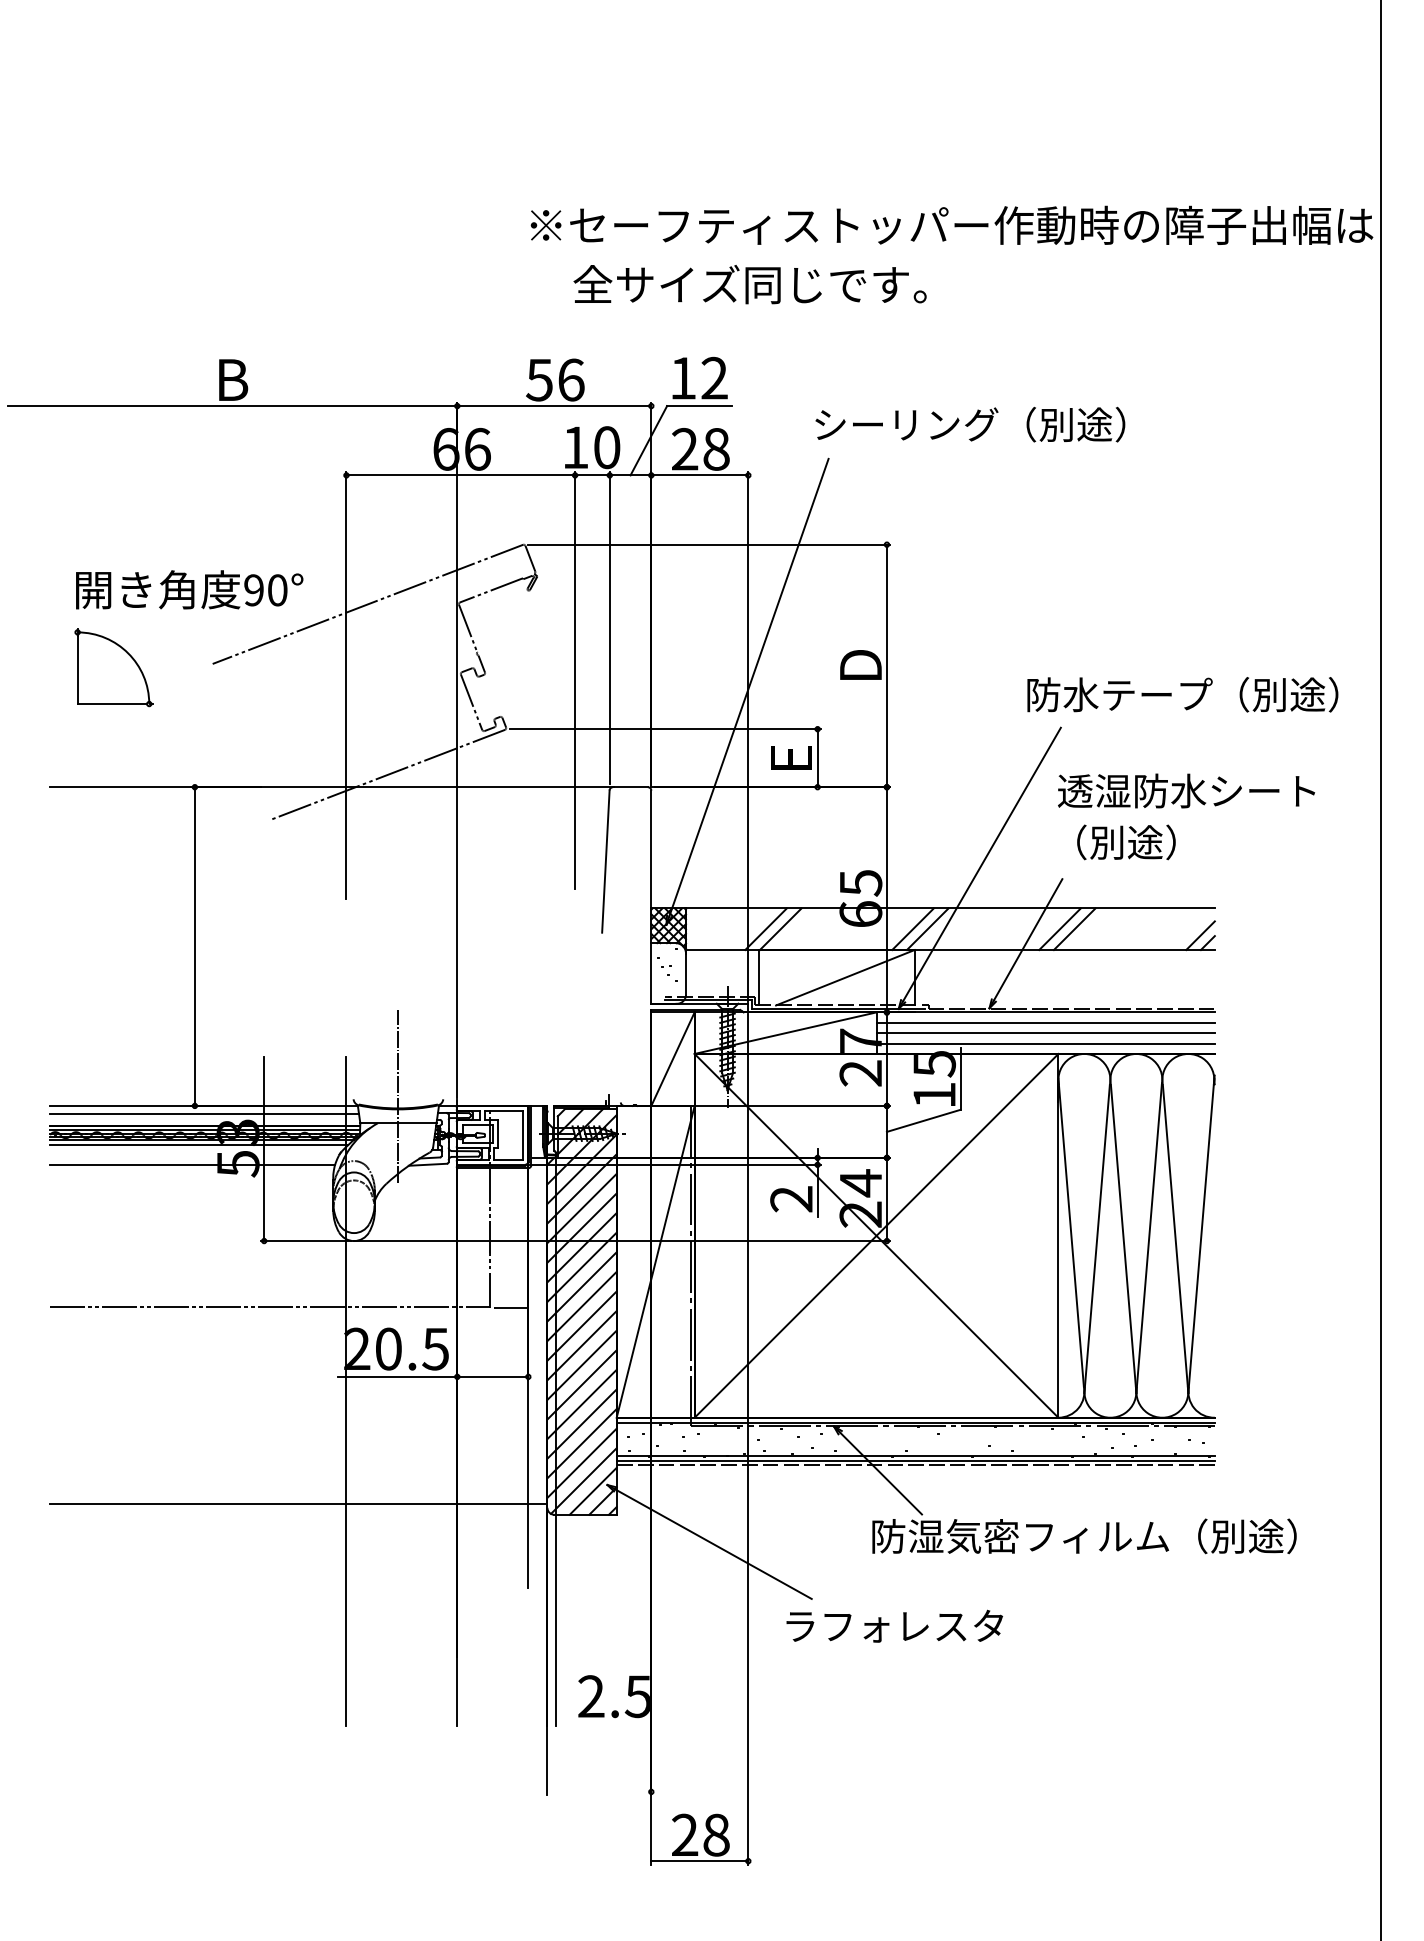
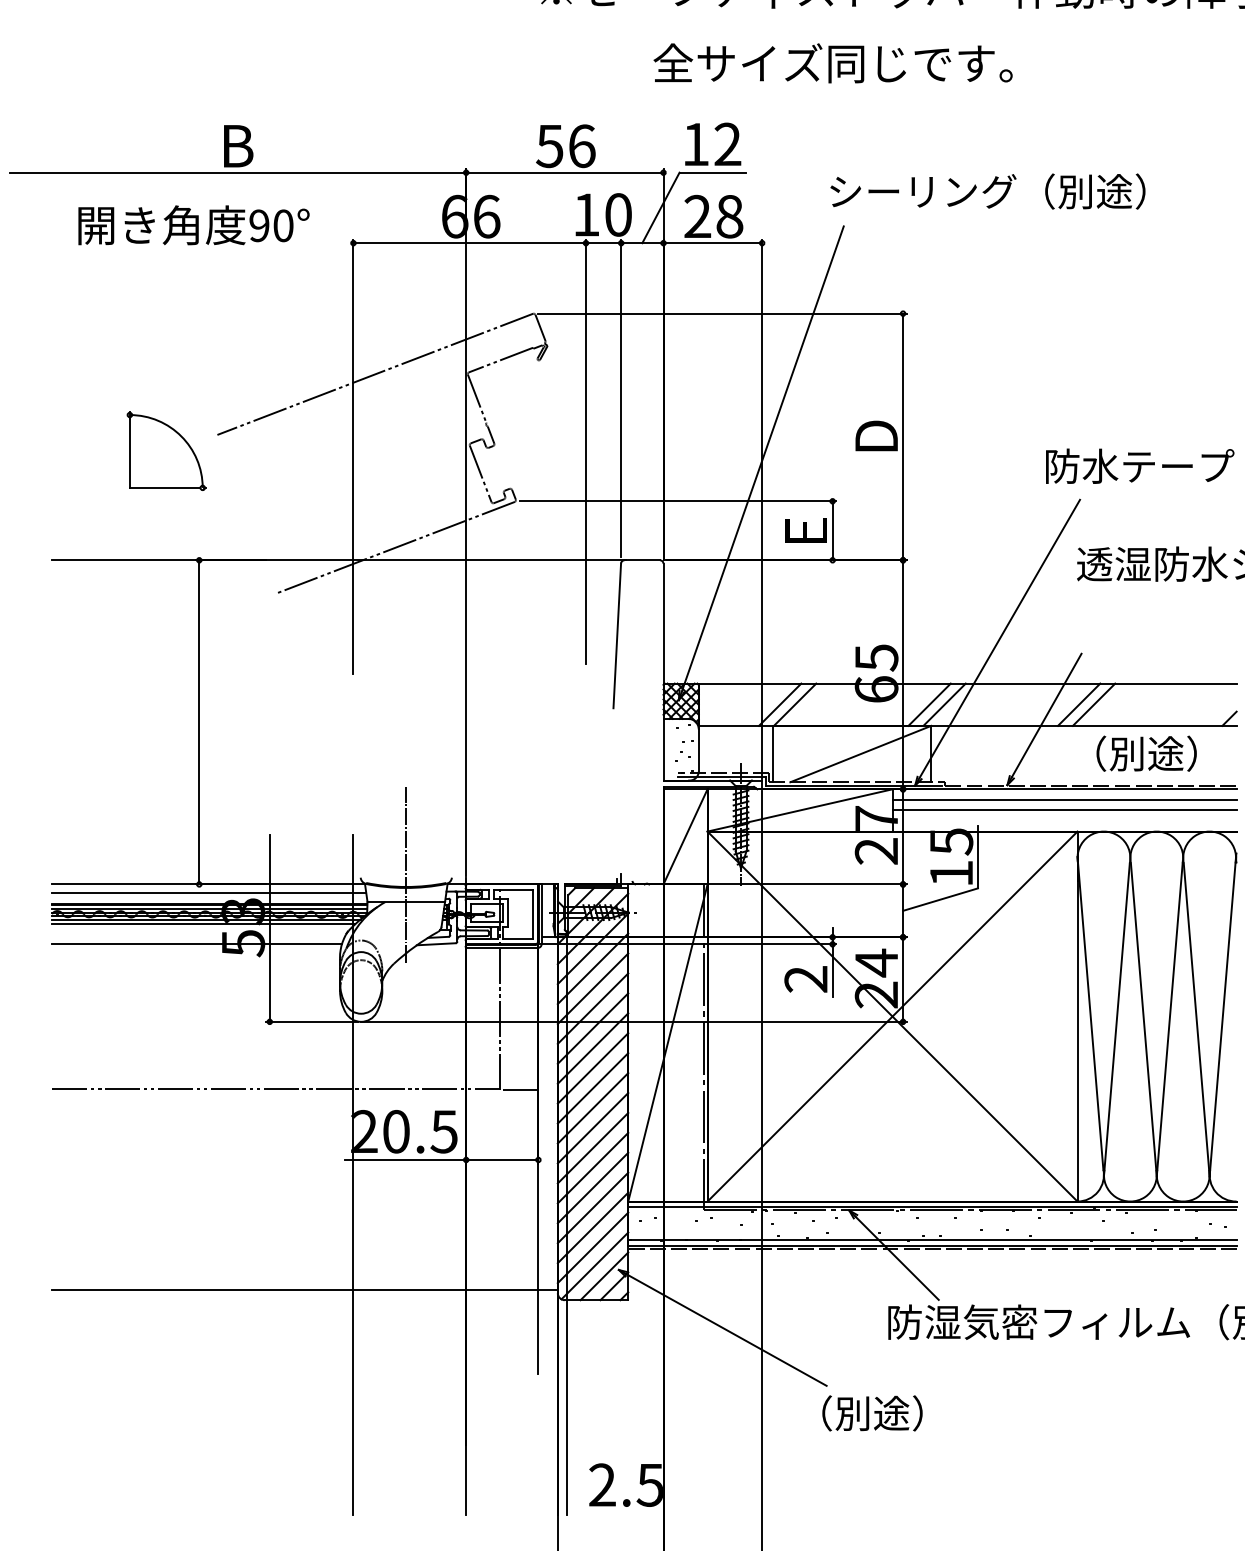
text: (749, 284) -> (832, 63), moved
text: (189, 589) -> (193, 224), moved
part: (113, 667) -> (166, 450), moved
text: (1126, 842) -> (1146, 753), moved
line: (1200, 935) -> (1222, 711), removed
line: (1045, 1043) -> (1064, 820), removed
text: (894, 1625) -> (910, 1412), ラフォレスタ -> （別途）

